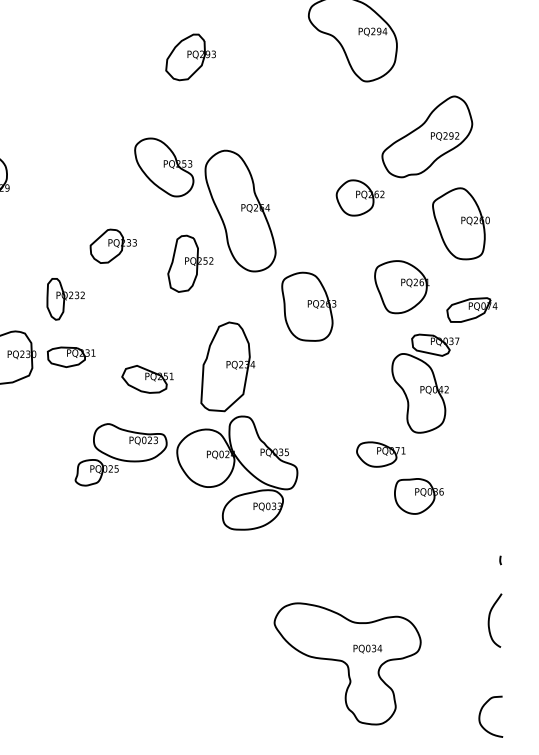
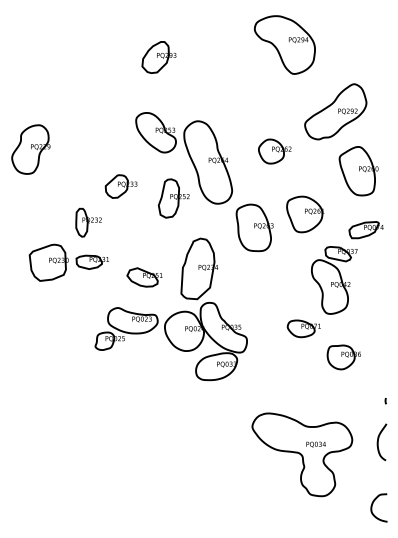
part: (189, 57) -> (158, 57), moved
part: (359, 197) -> (274, 151), moved
part: (402, 287) -> (305, 214), moved
part: (418, 496) -> (343, 357), moved
part: (347, 663) -> (302, 454), moved

